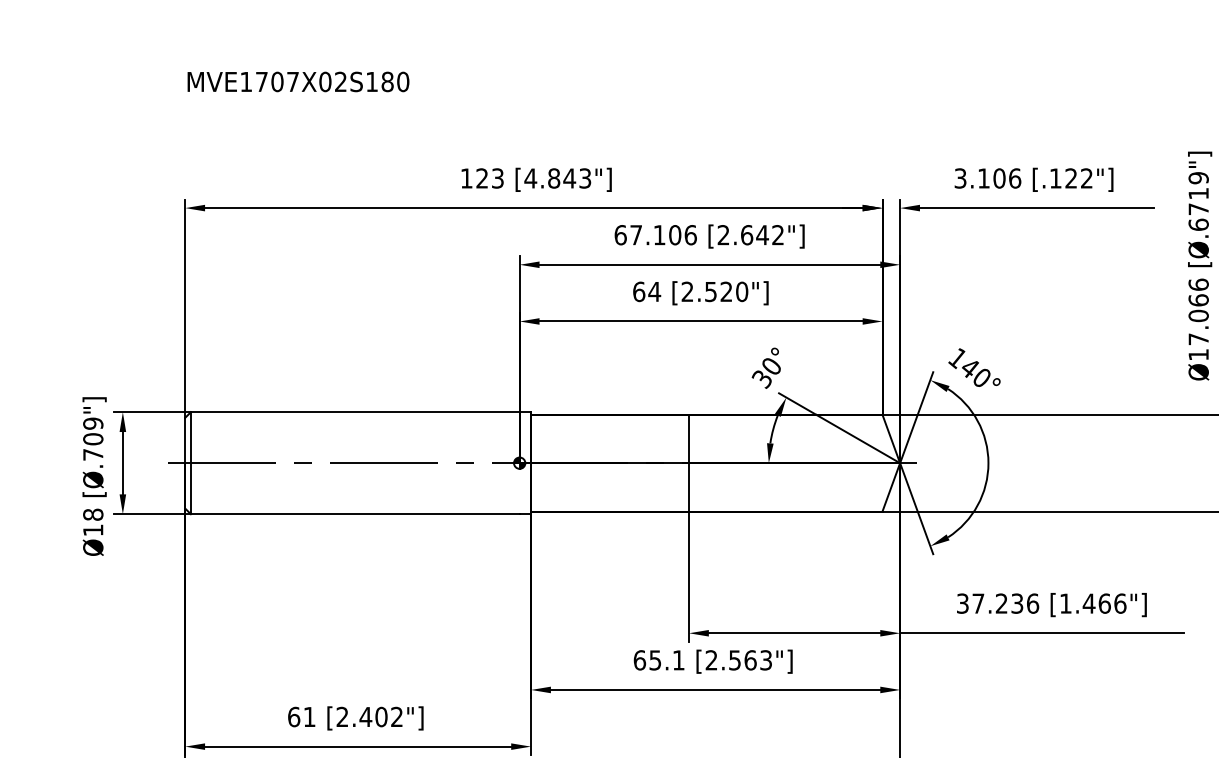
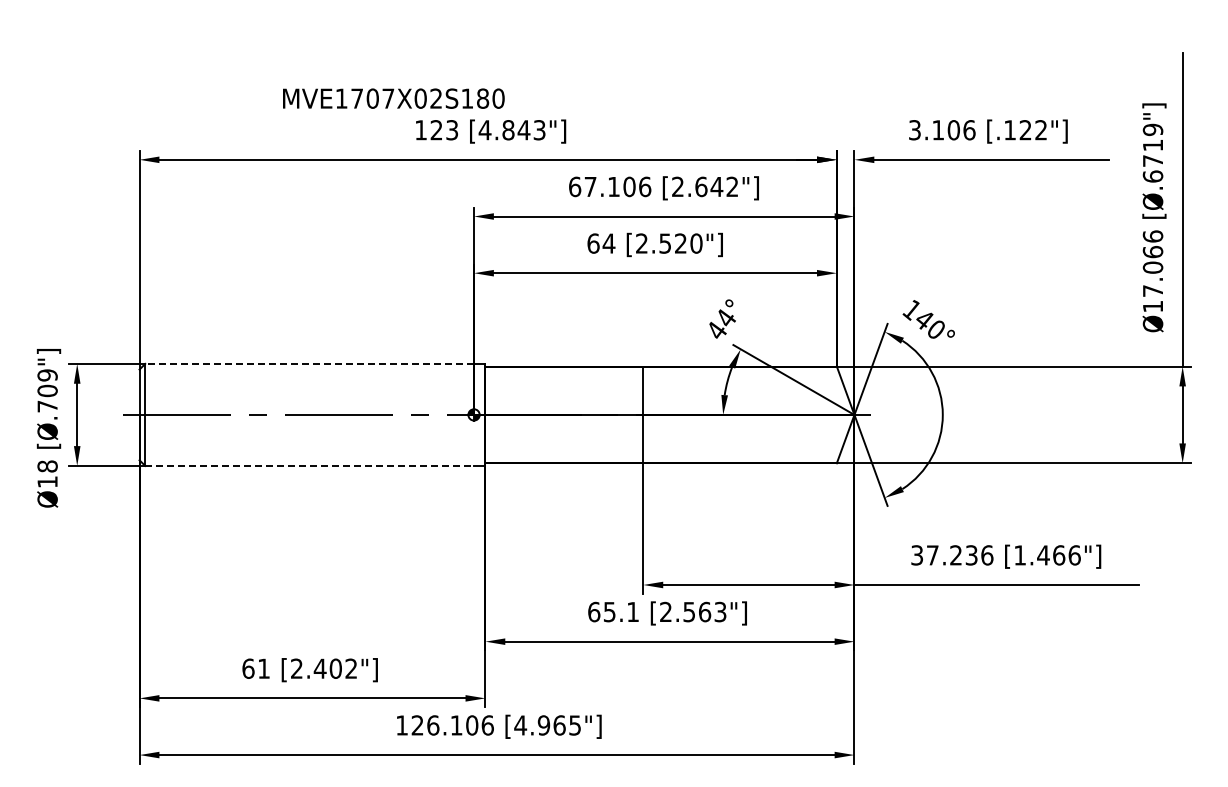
text: (298, 81) -> (393, 98), moved
text: (766, 372) -> (720, 324), 30° -> 44°
line: (355, 411) -> (309, 363), solid -> dashed
line: (356, 513) -> (310, 465), solid -> dashed

